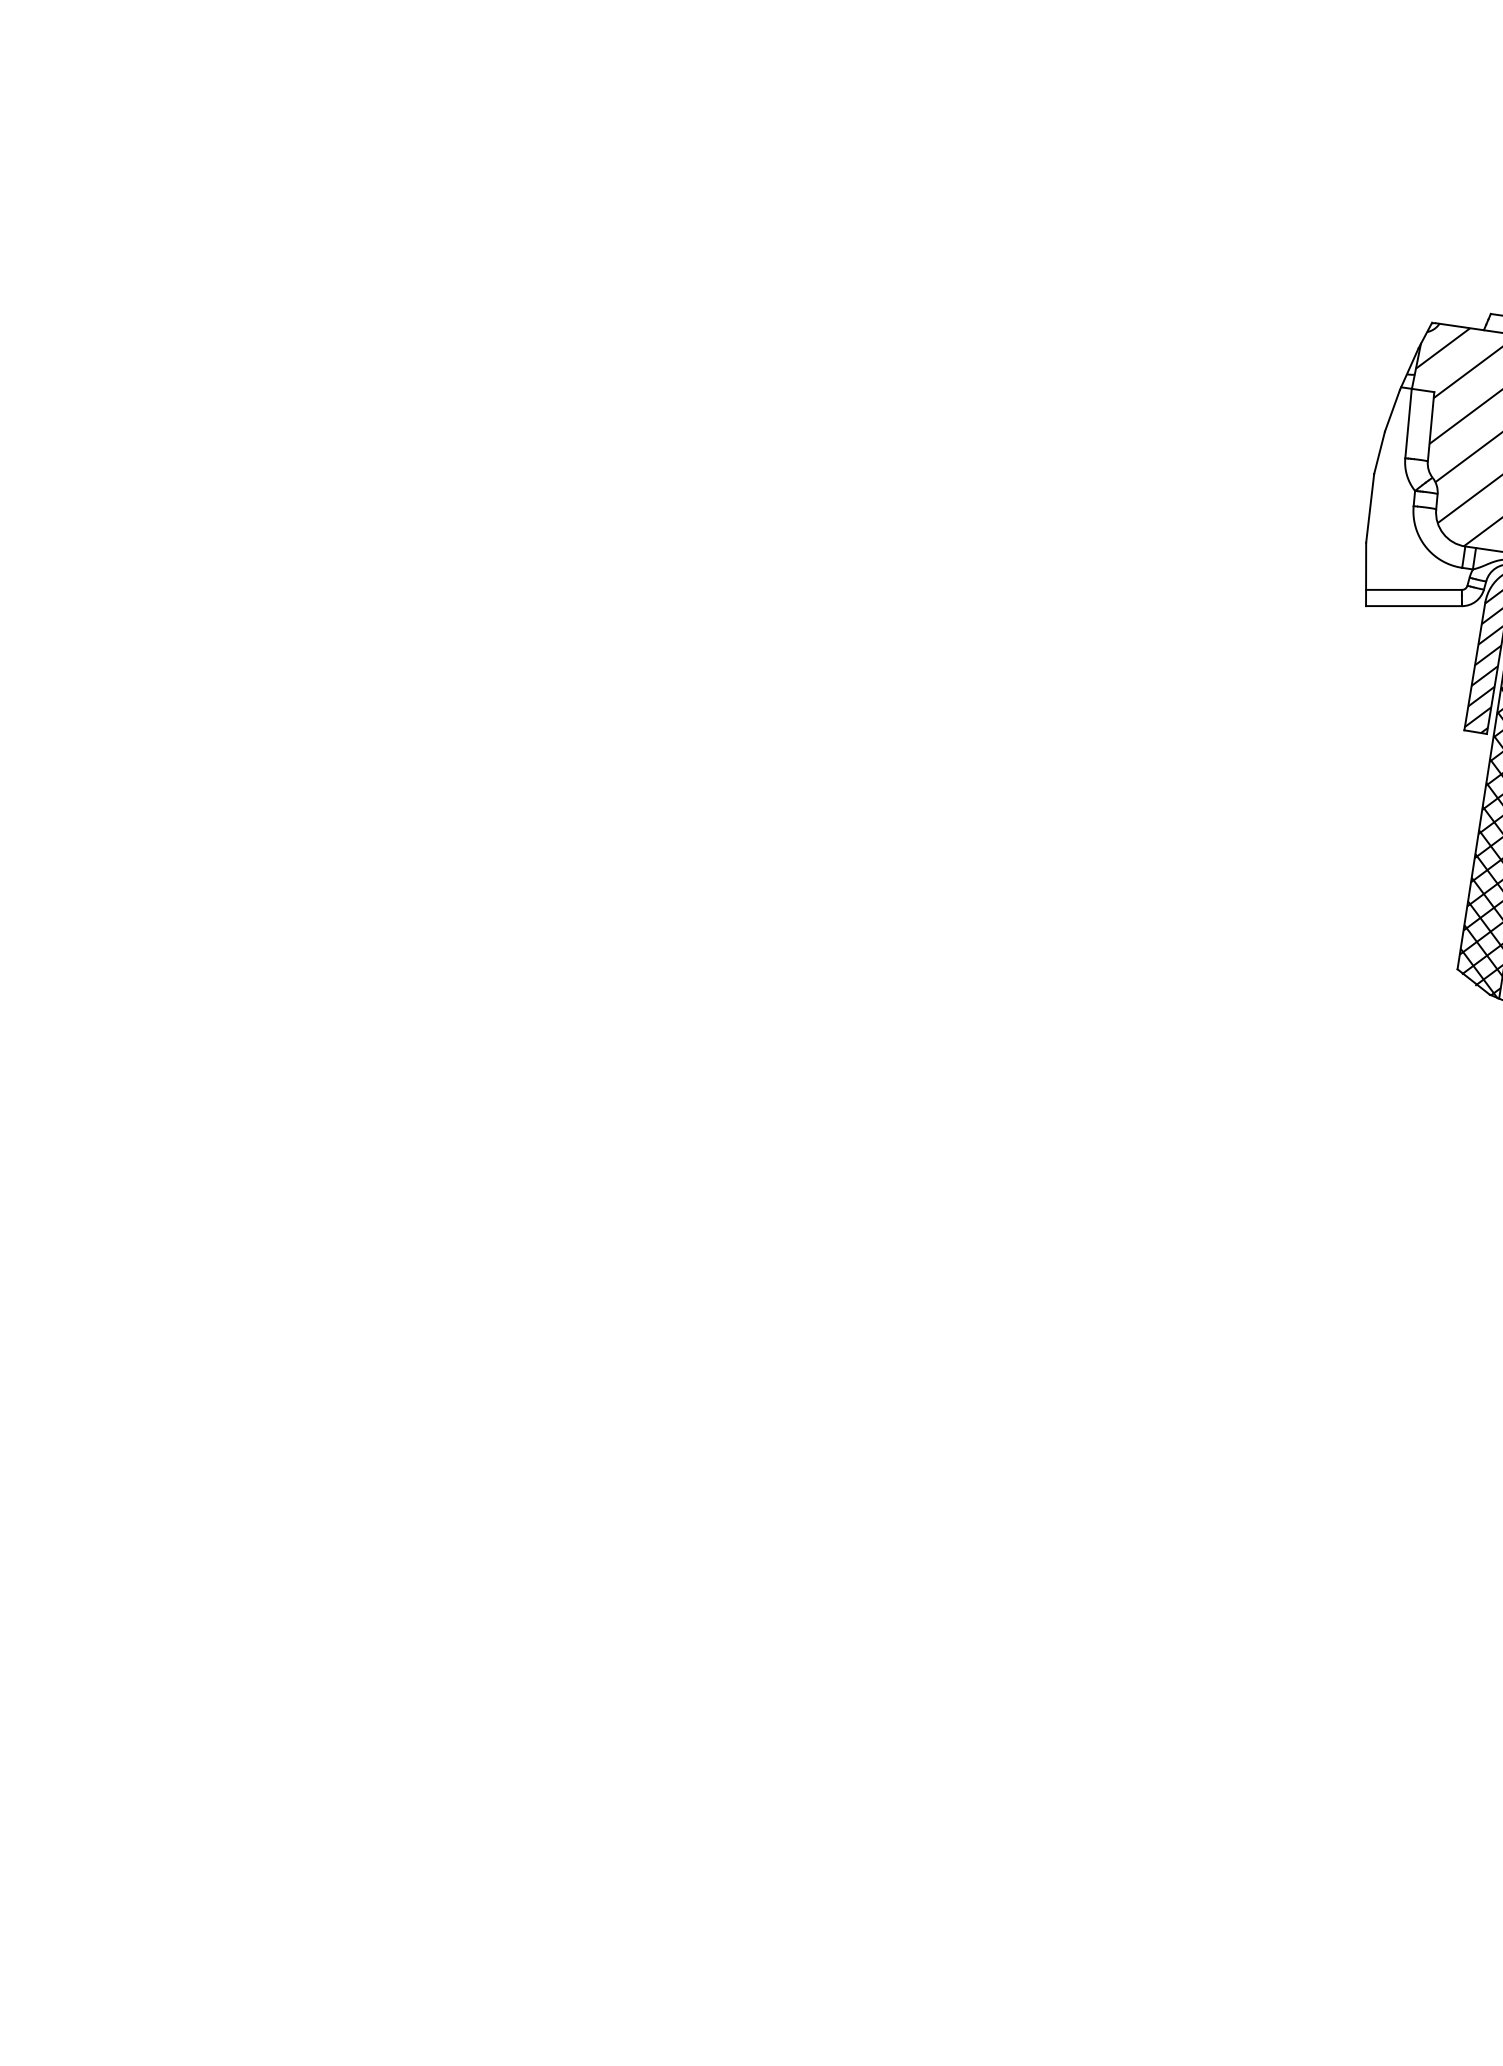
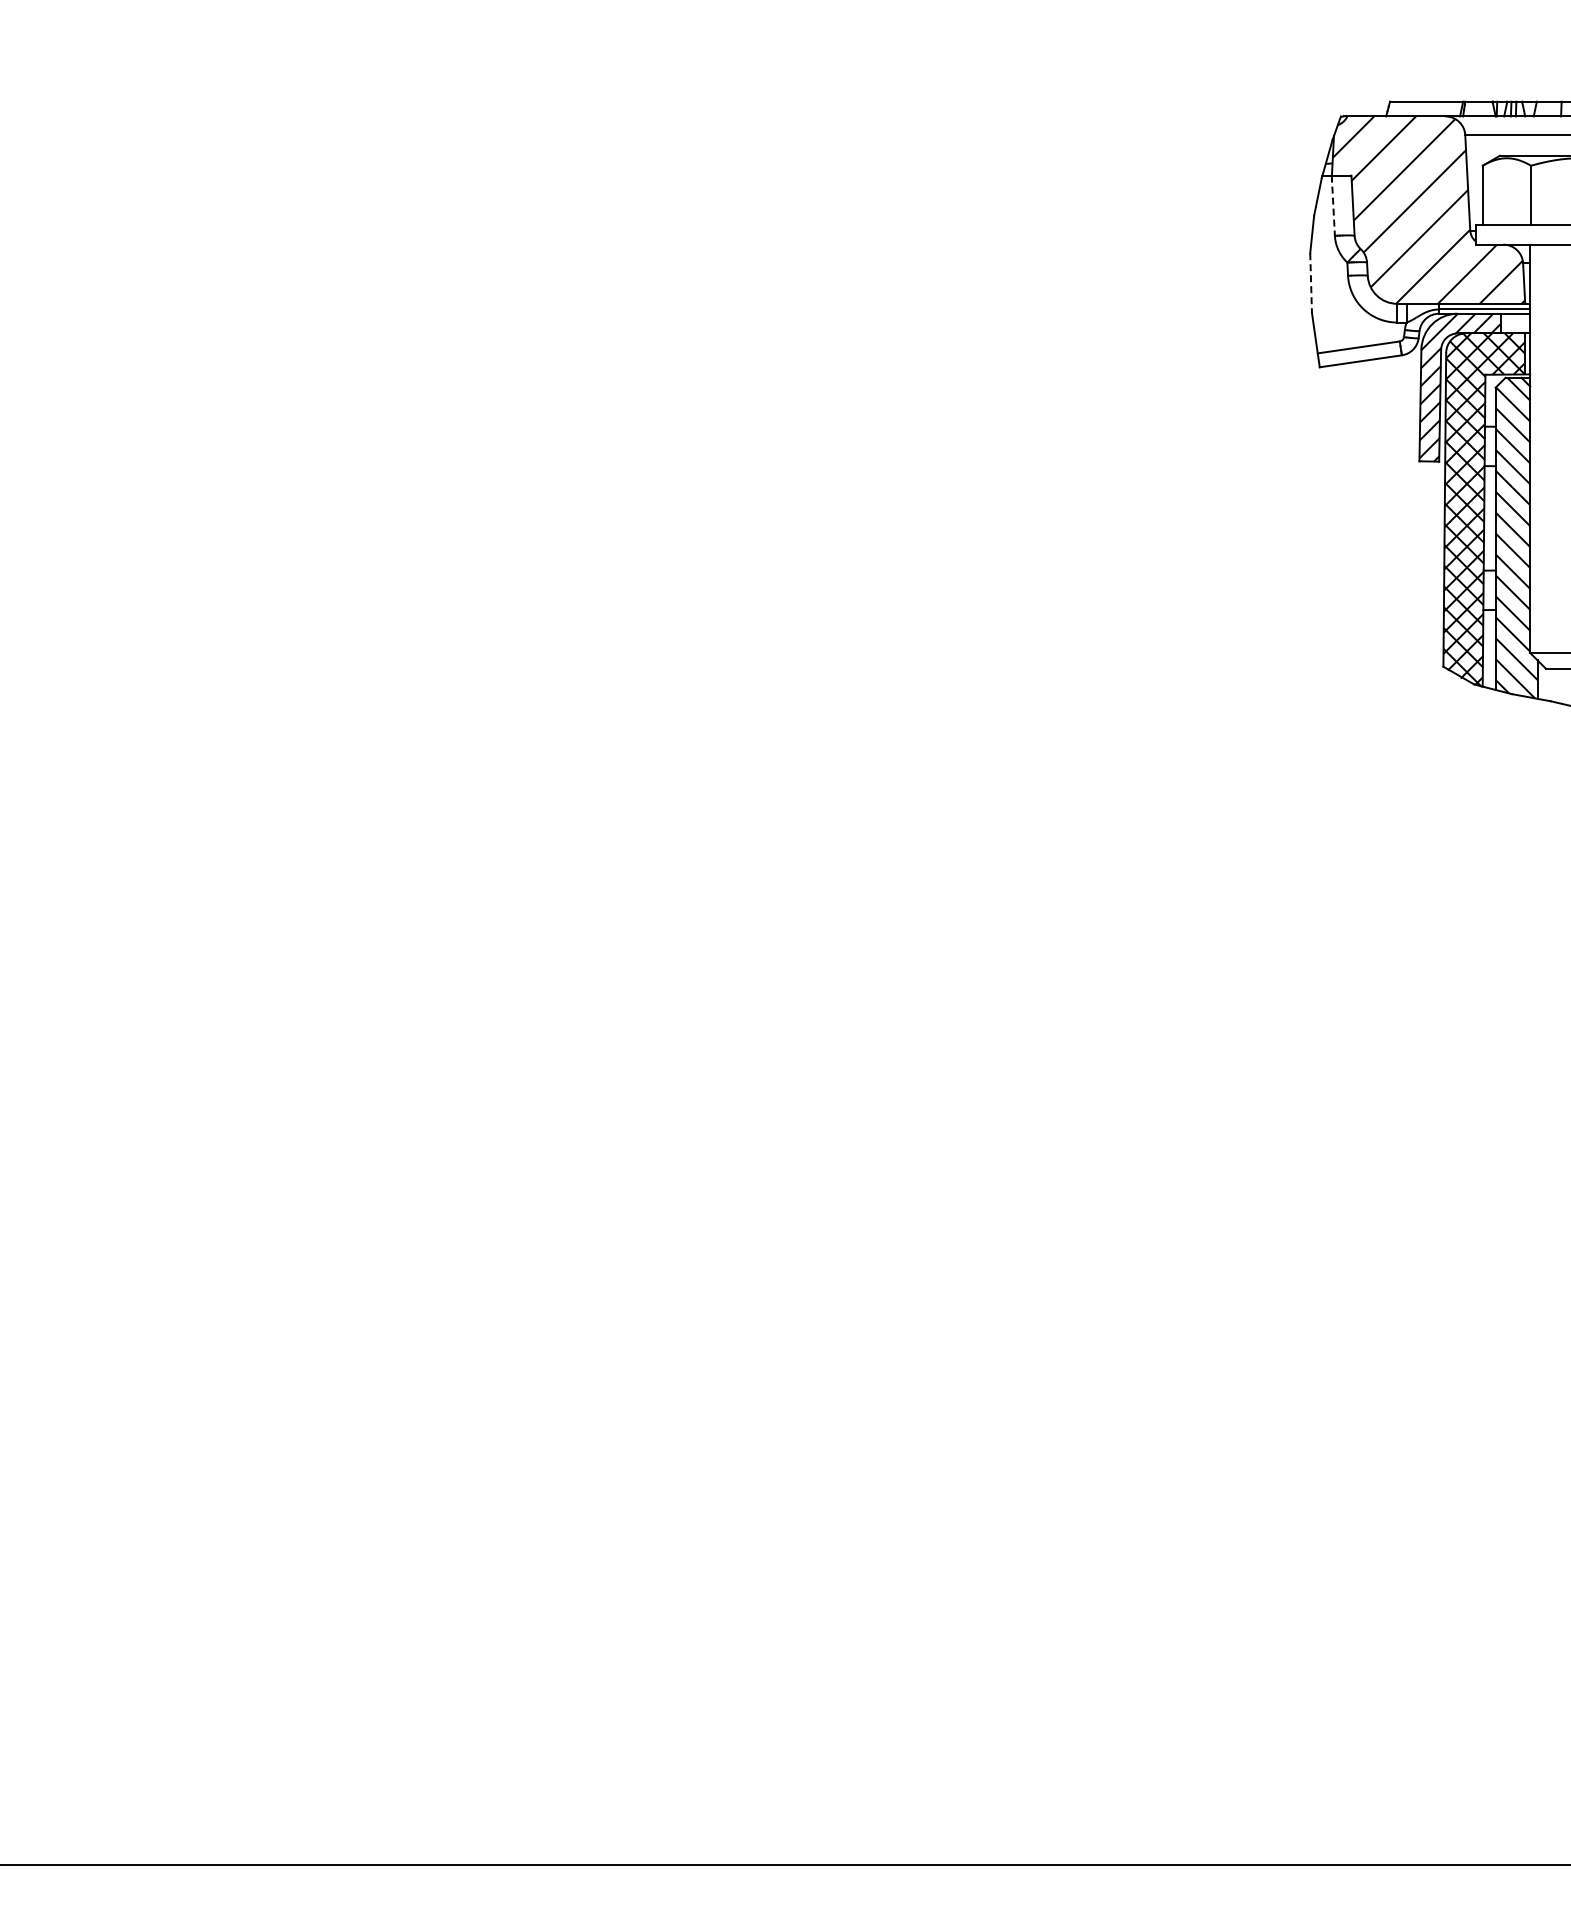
line: (1408, 424) -> (1333, 206), solid -> dashed
line: (1370, 508) -> (1311, 283), solid -> dashed

